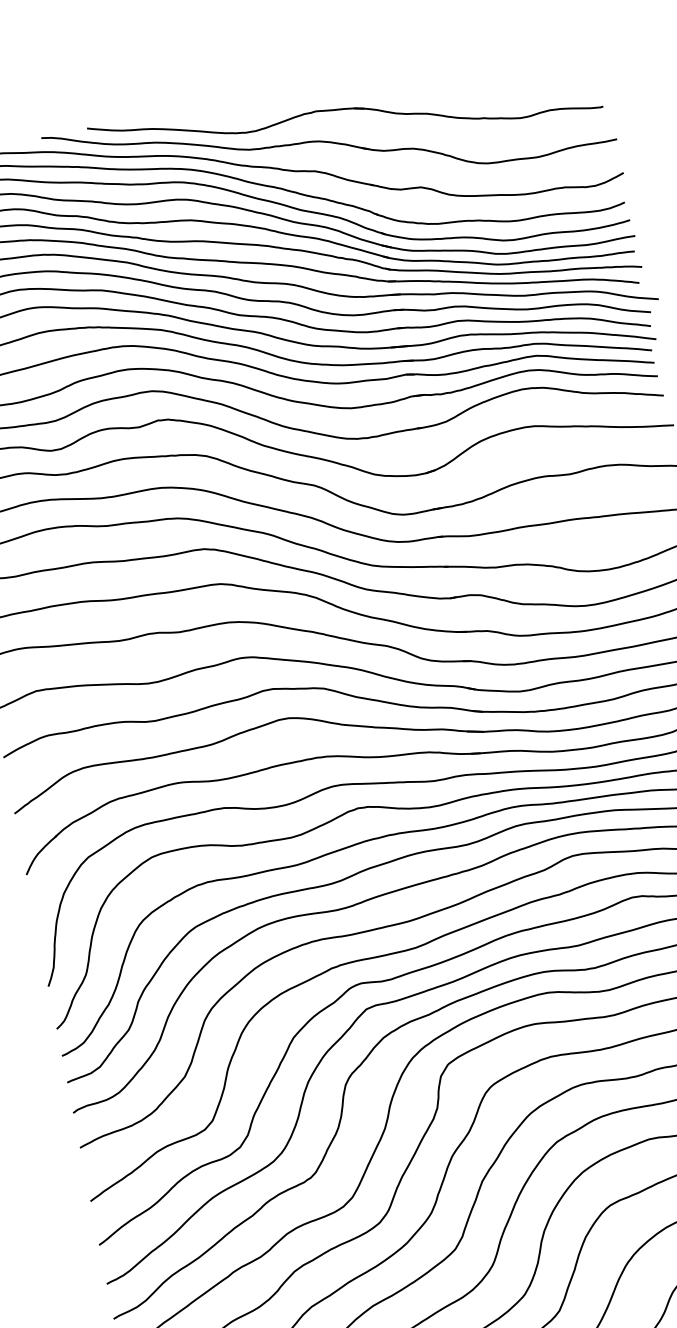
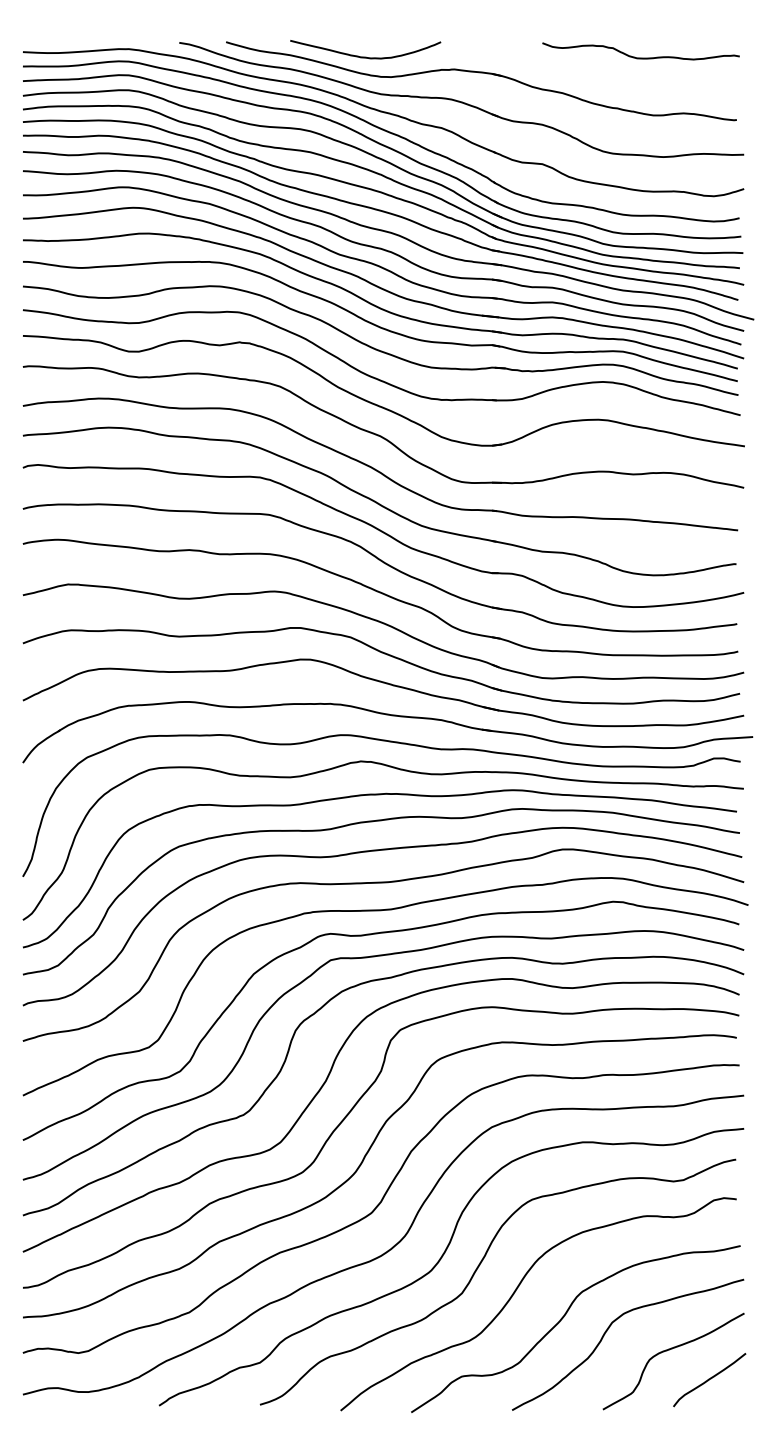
curve: (496, 63) -> (640, 57), added
curve: (226, 115) -> (365, 56), added

